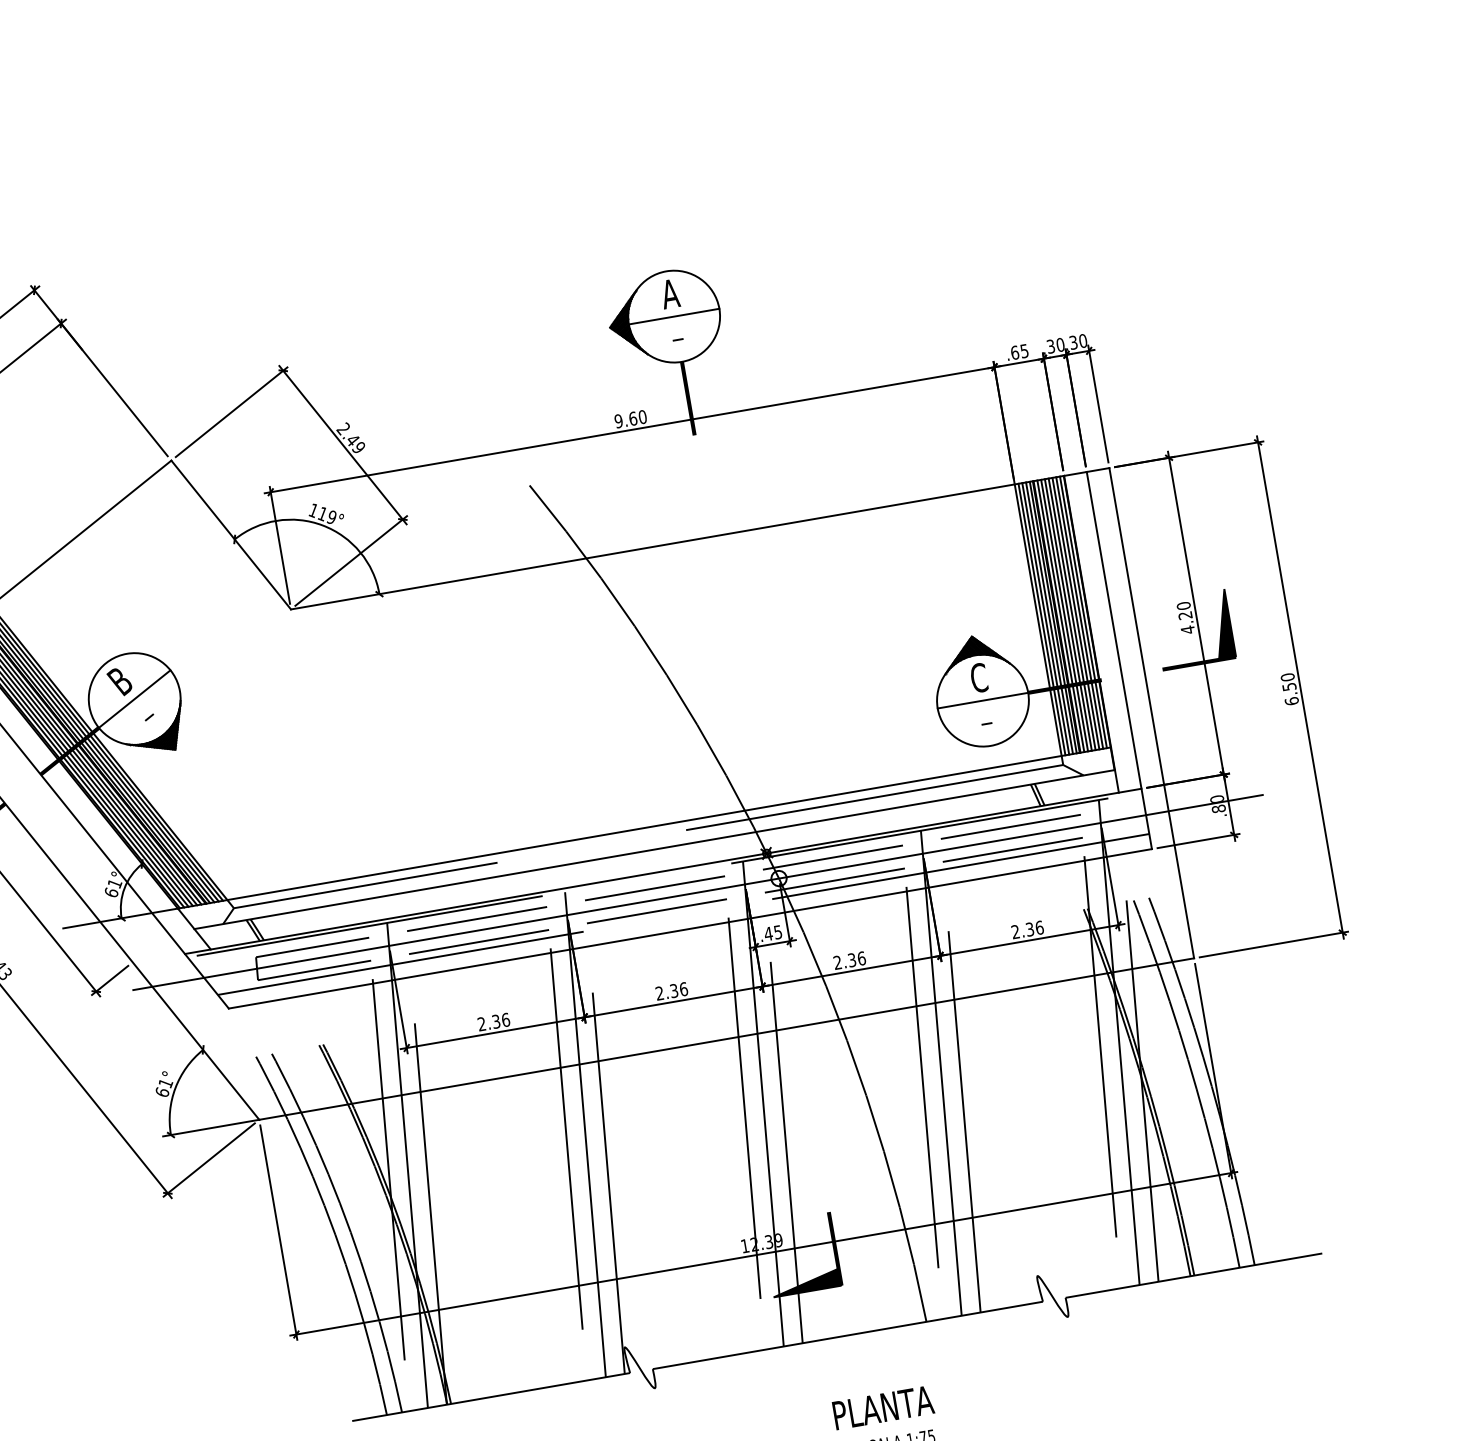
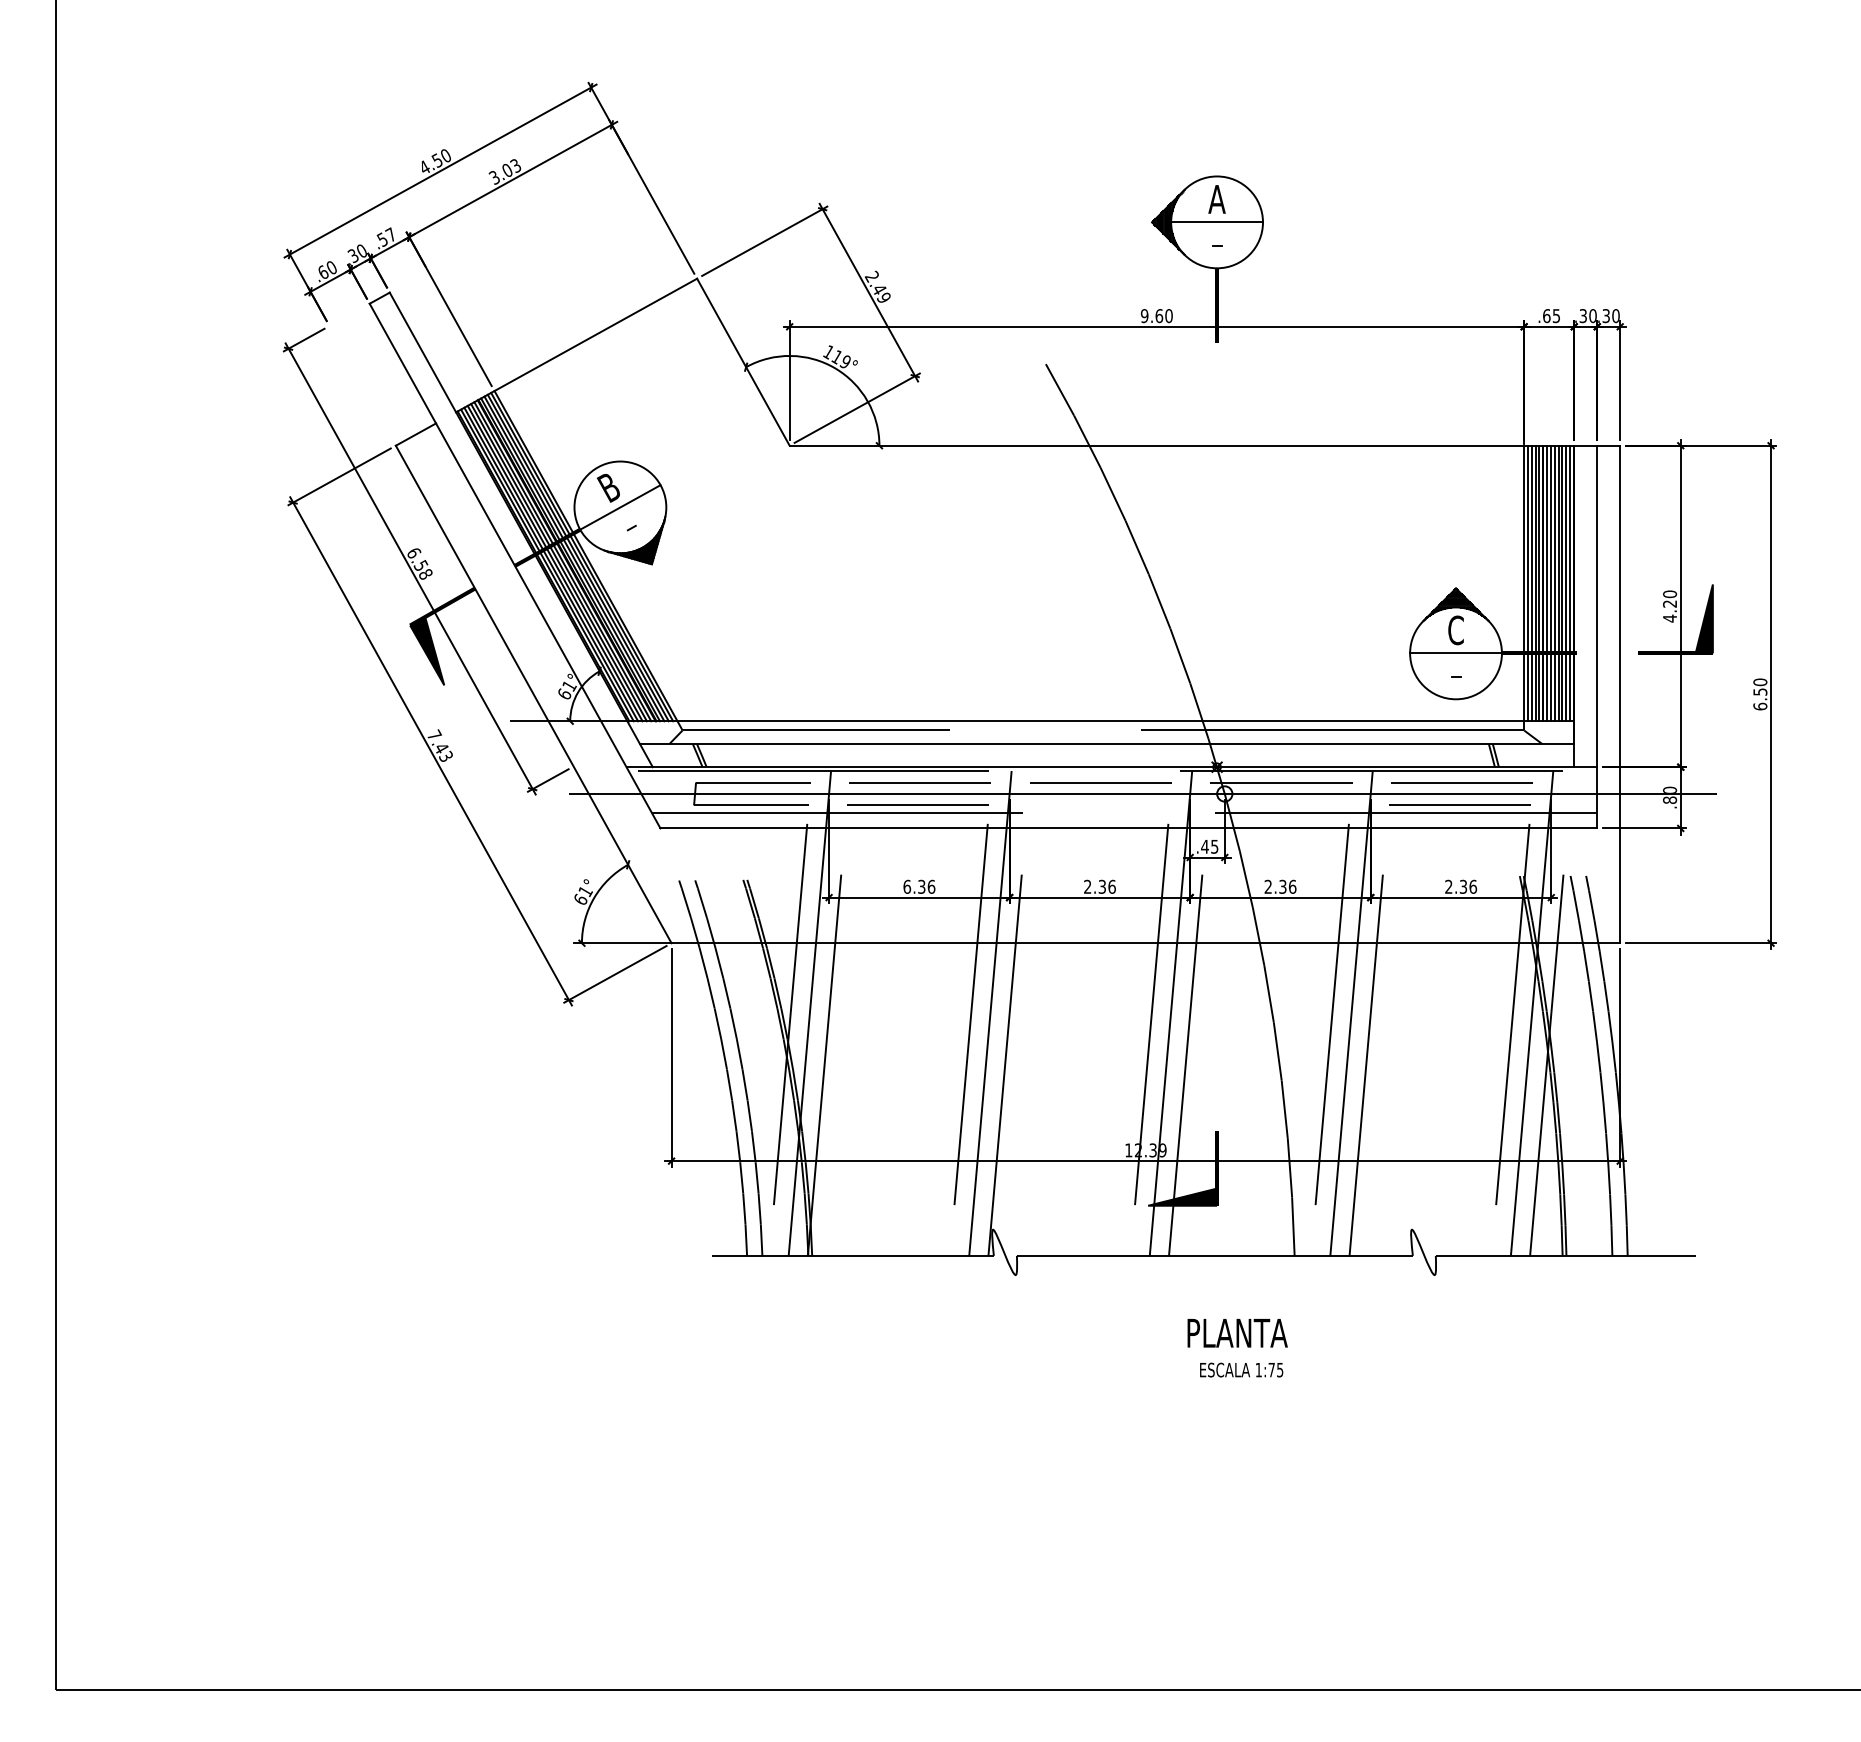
line: (834, 880) -> (1279, 805), removed
line: (656, 910) -> (1098, 804), removed
text: (482, 1023) -> (907, 886), 2.36 -> 6.36

